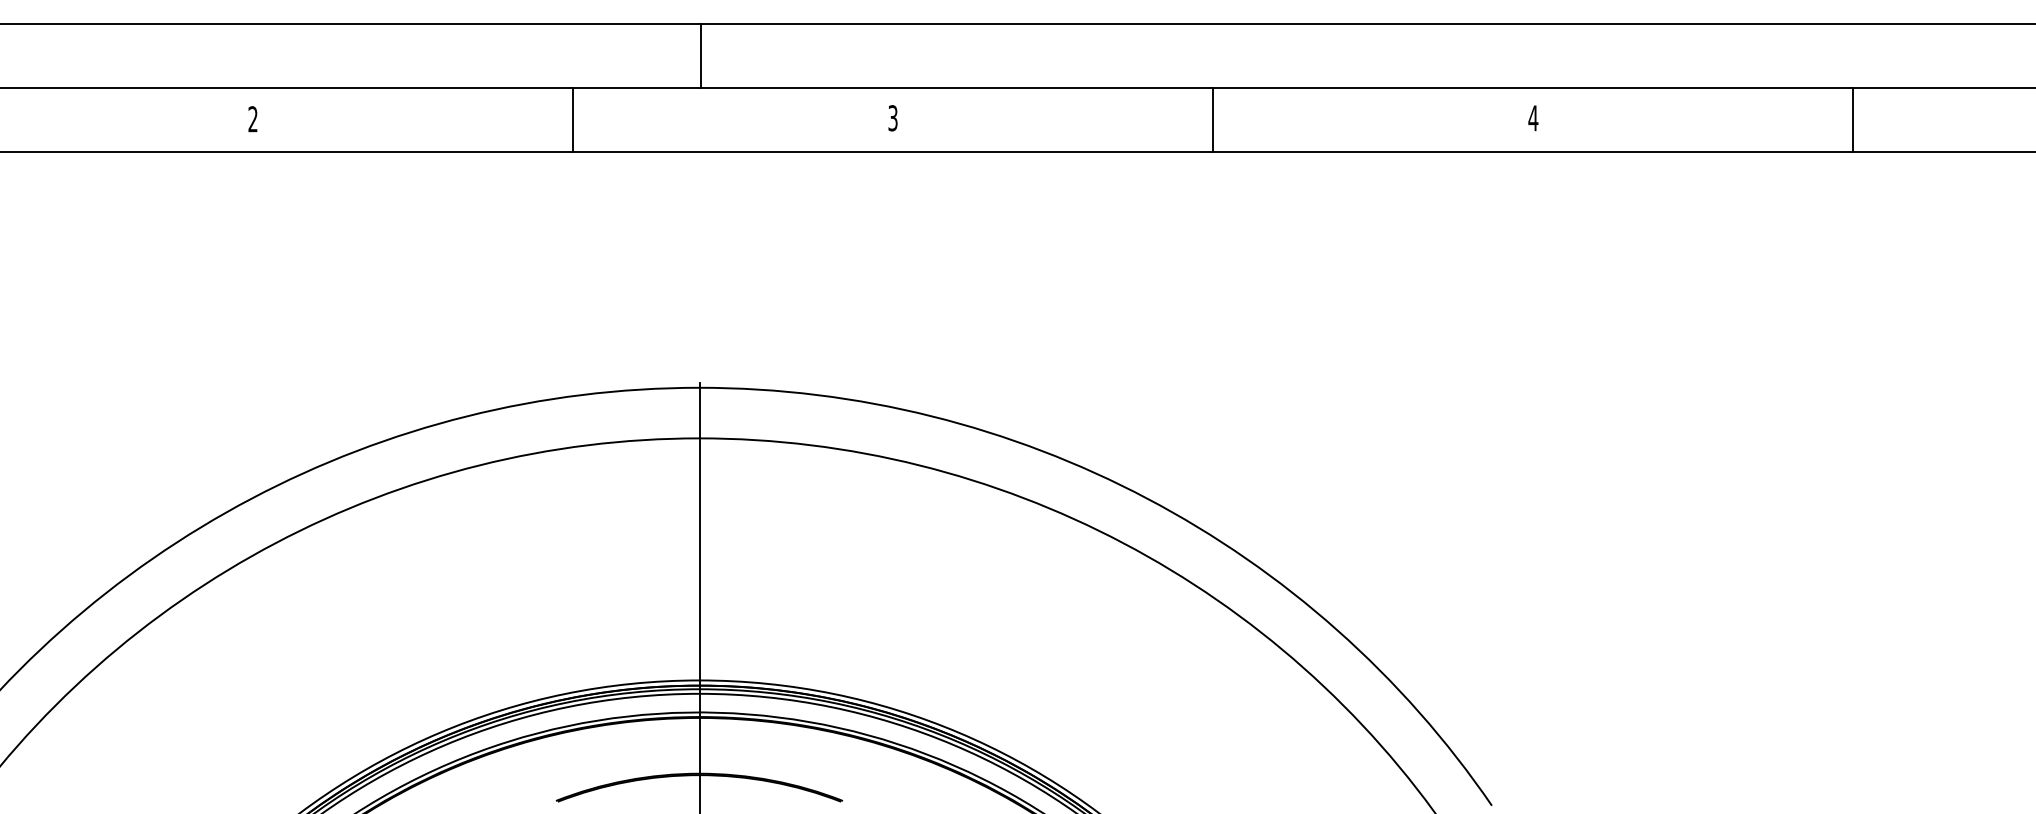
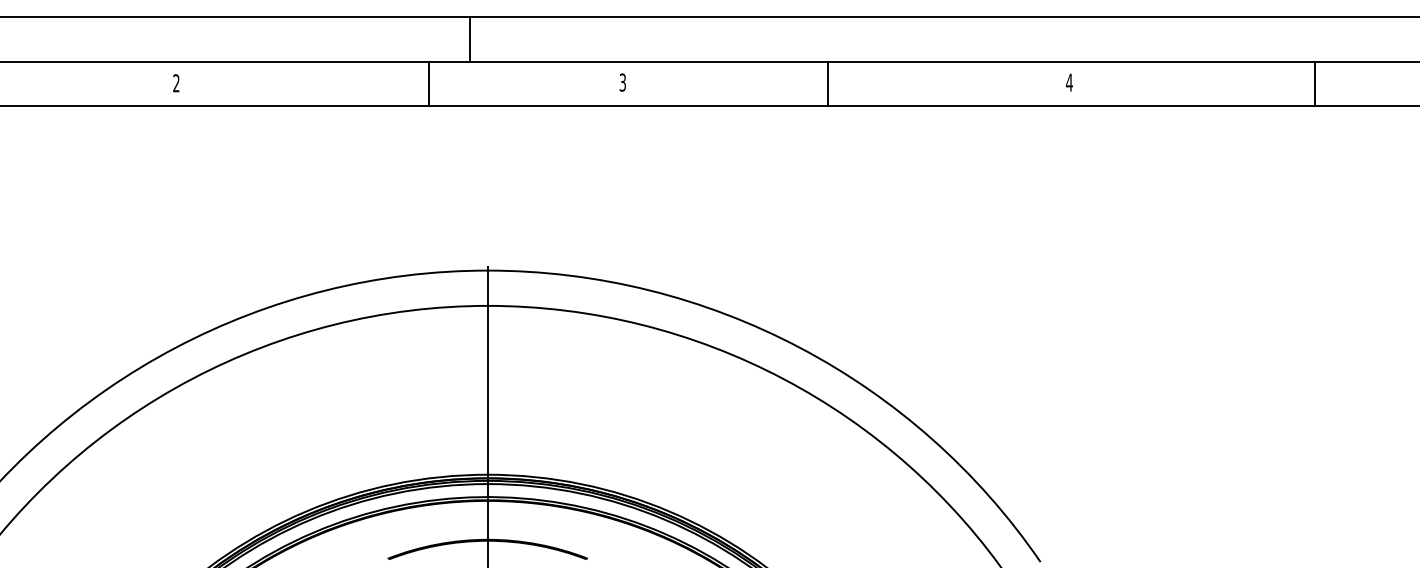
line: (700, 55) -> (469, 38), moved
line: (572, 119) -> (429, 83), moved
line: (1213, 119) -> (828, 83), moved
line: (1853, 119) -> (1314, 83), moved

